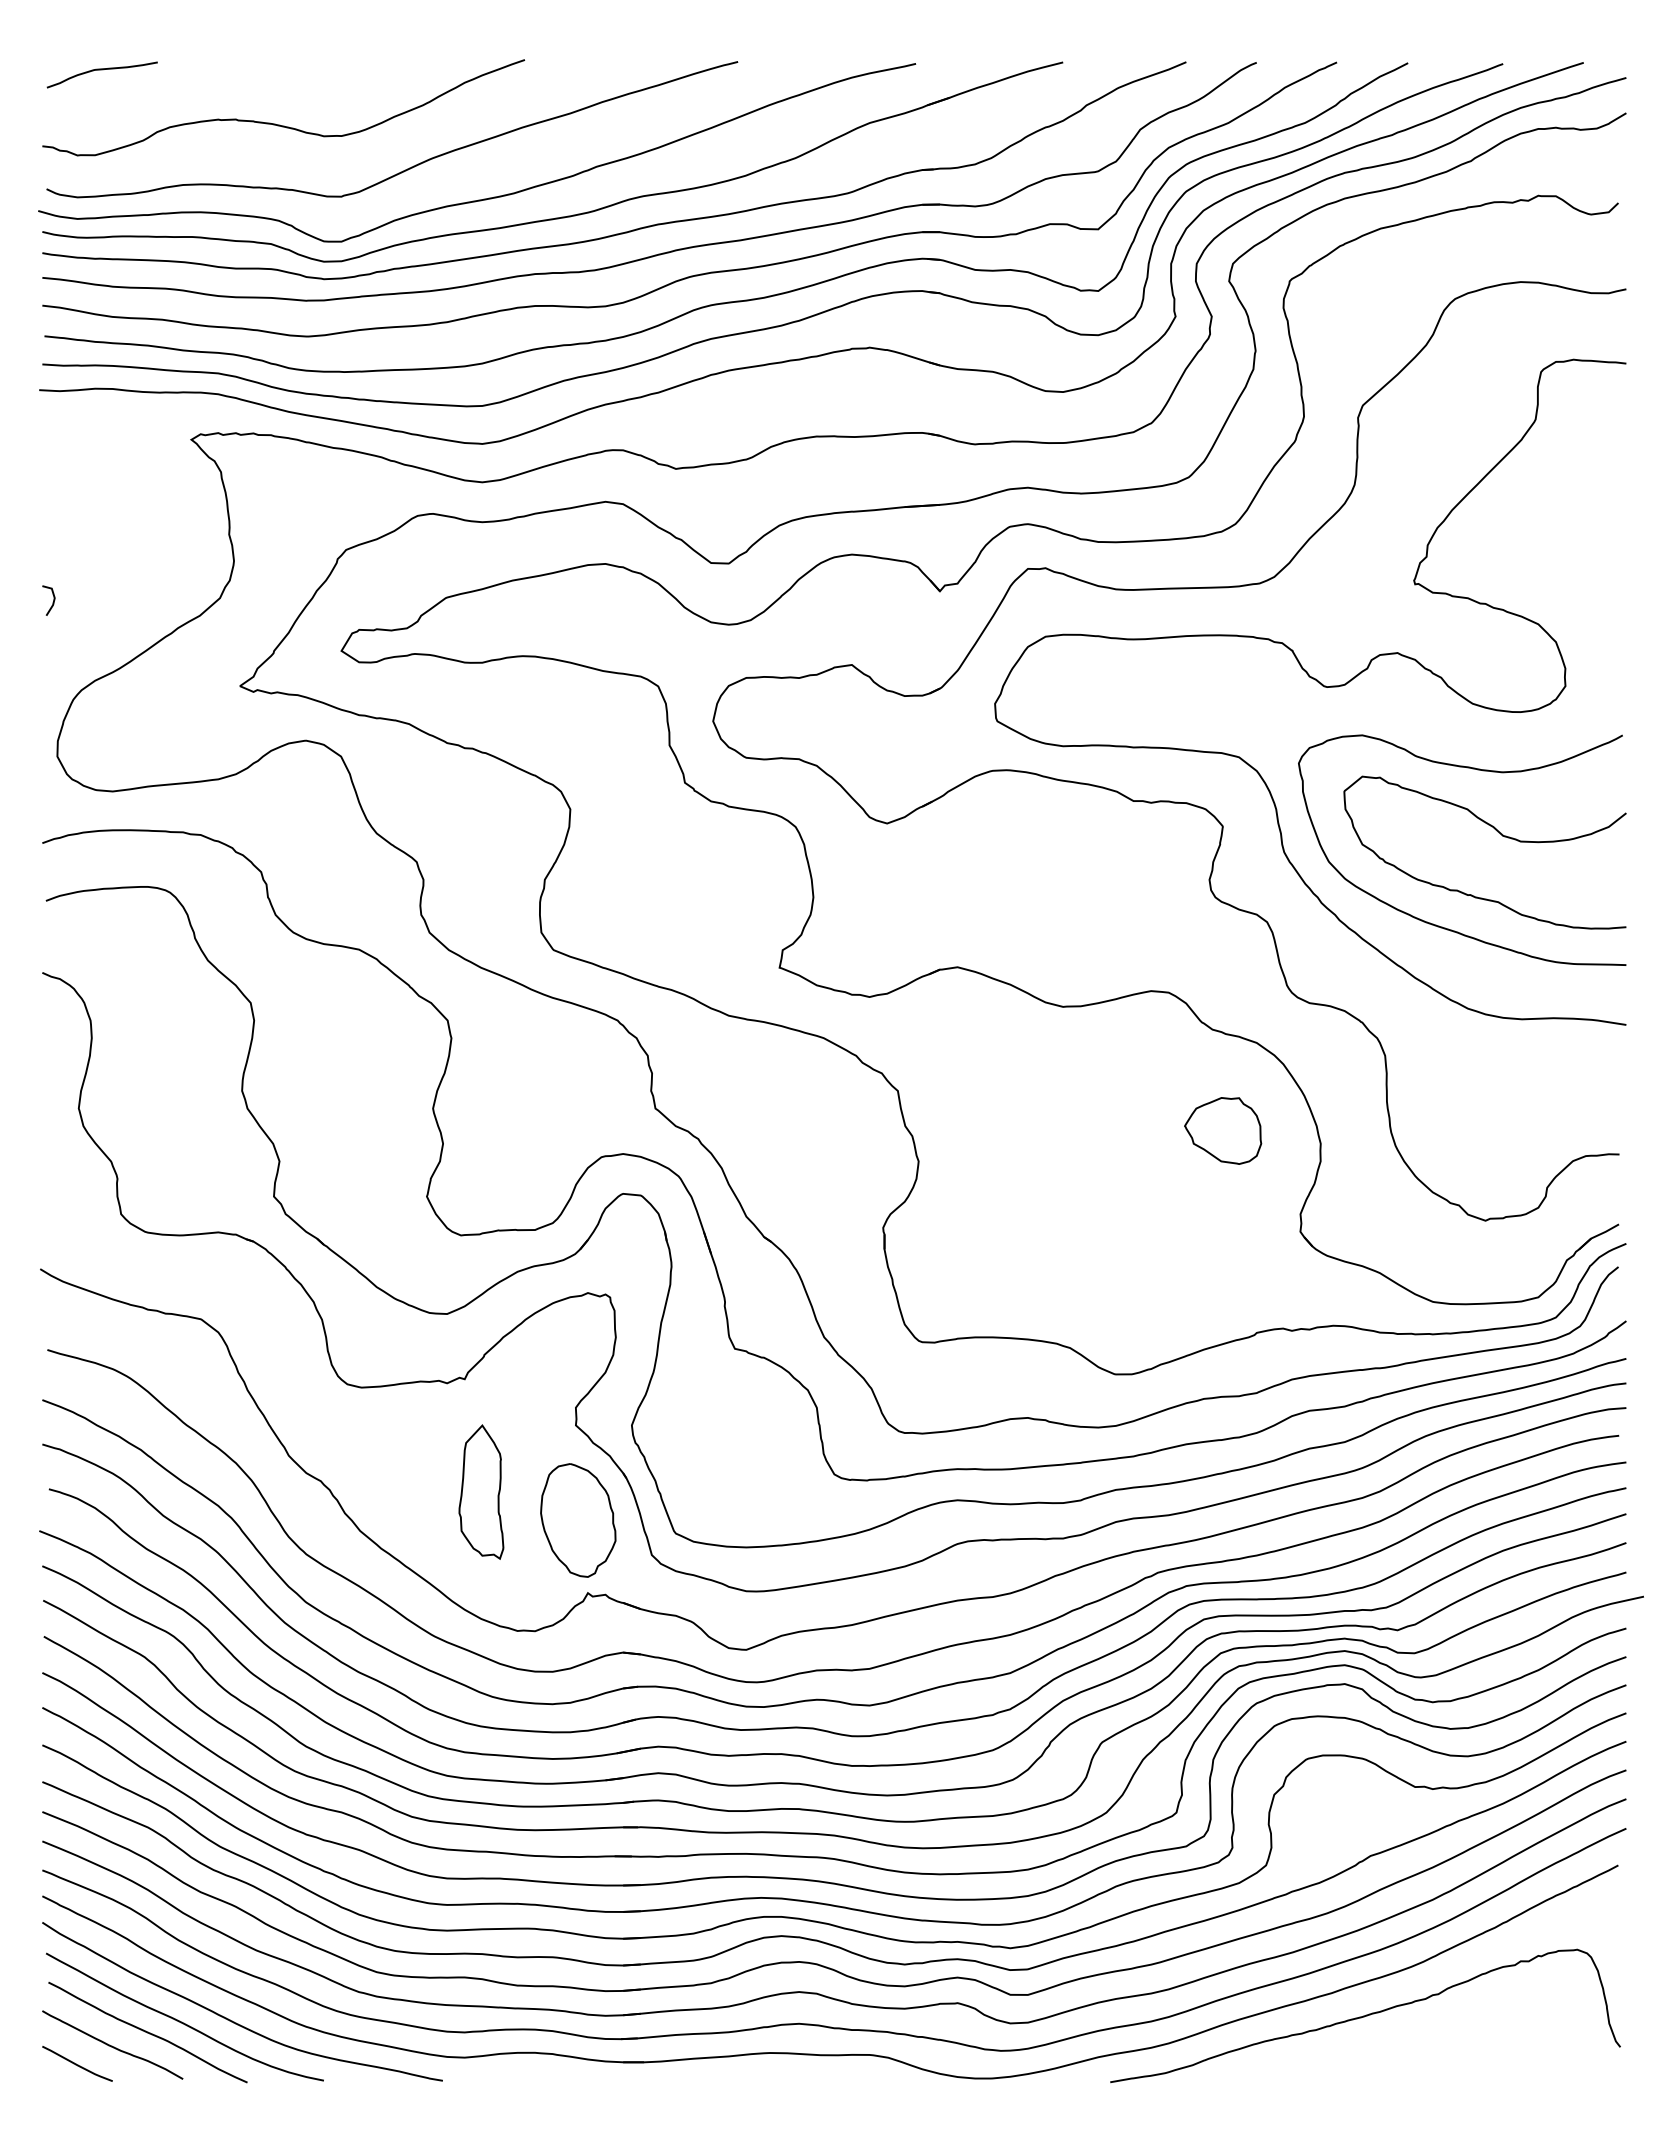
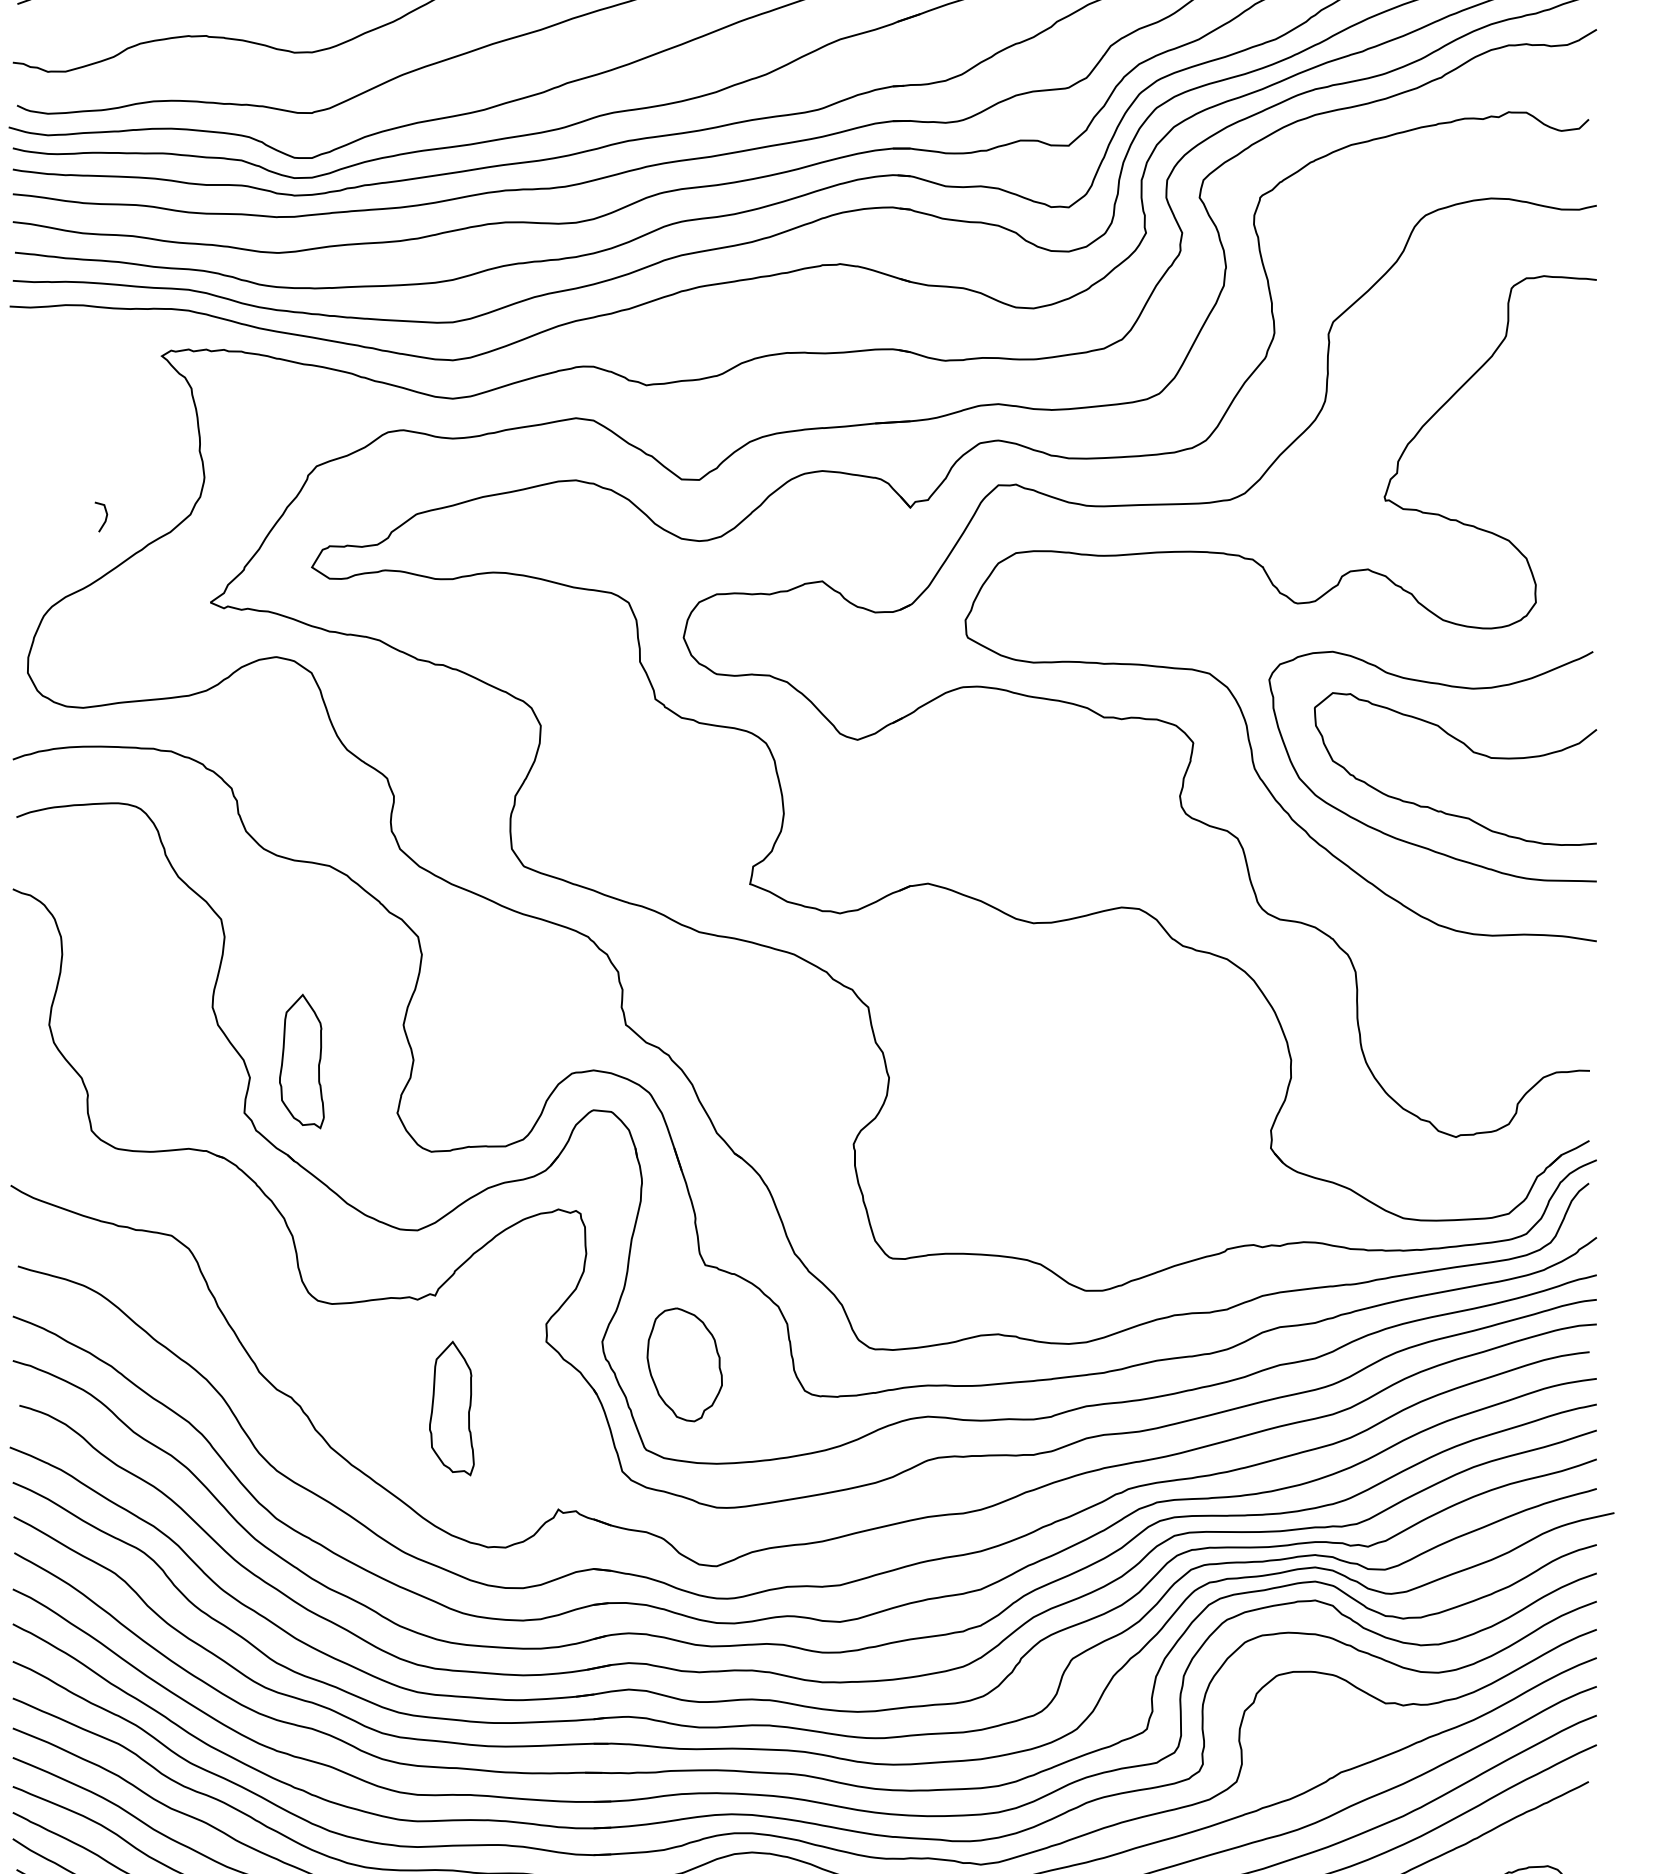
line: (52, 602) -> (104, 518), moved
part: (1223, 1130) -> (1193, 1046), removed
part: (331, 1144) -> (301, 1060), added
part: (578, 1520) -> (684, 1364), moved

